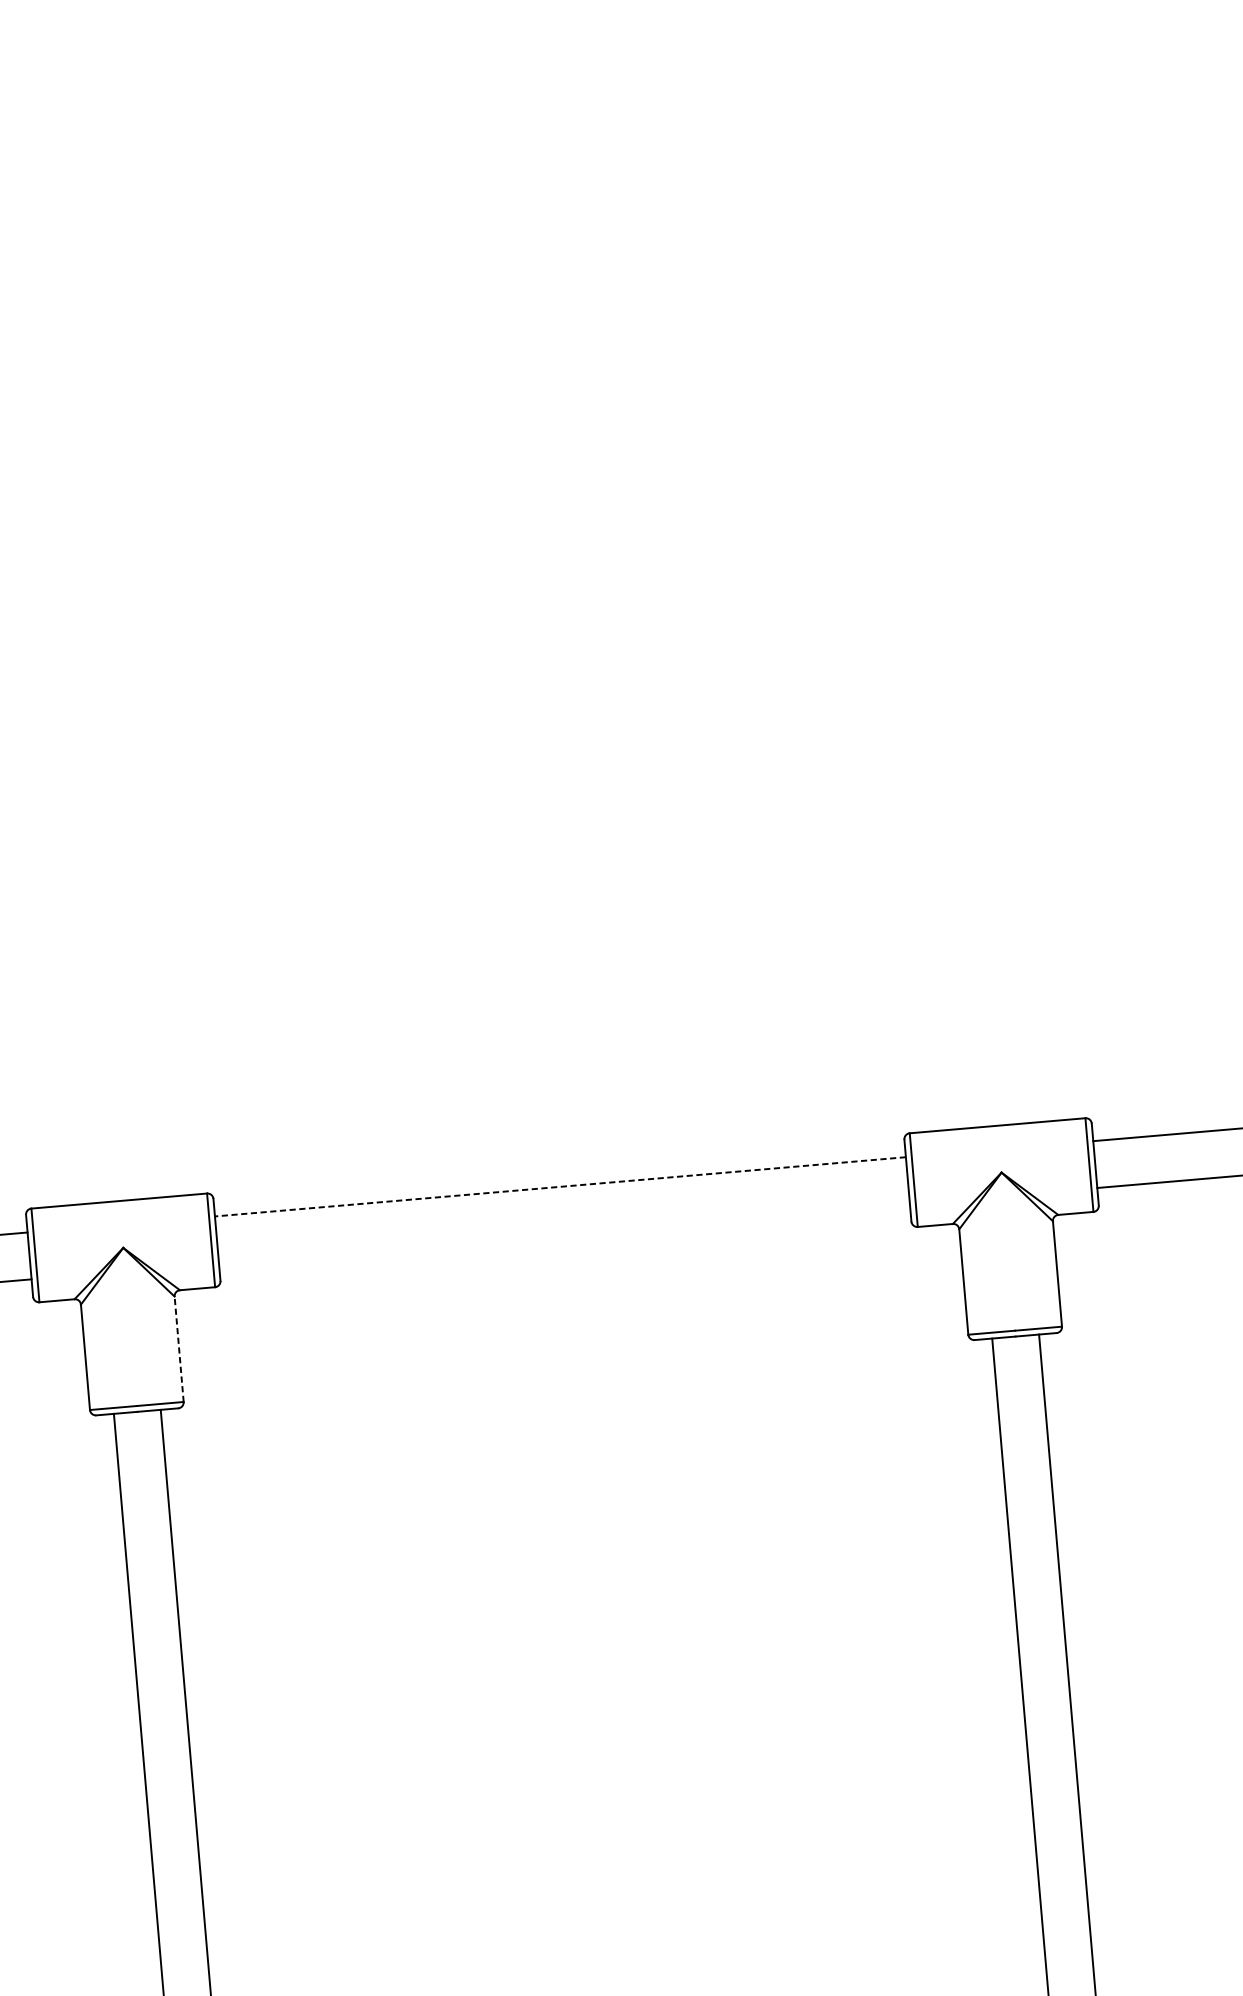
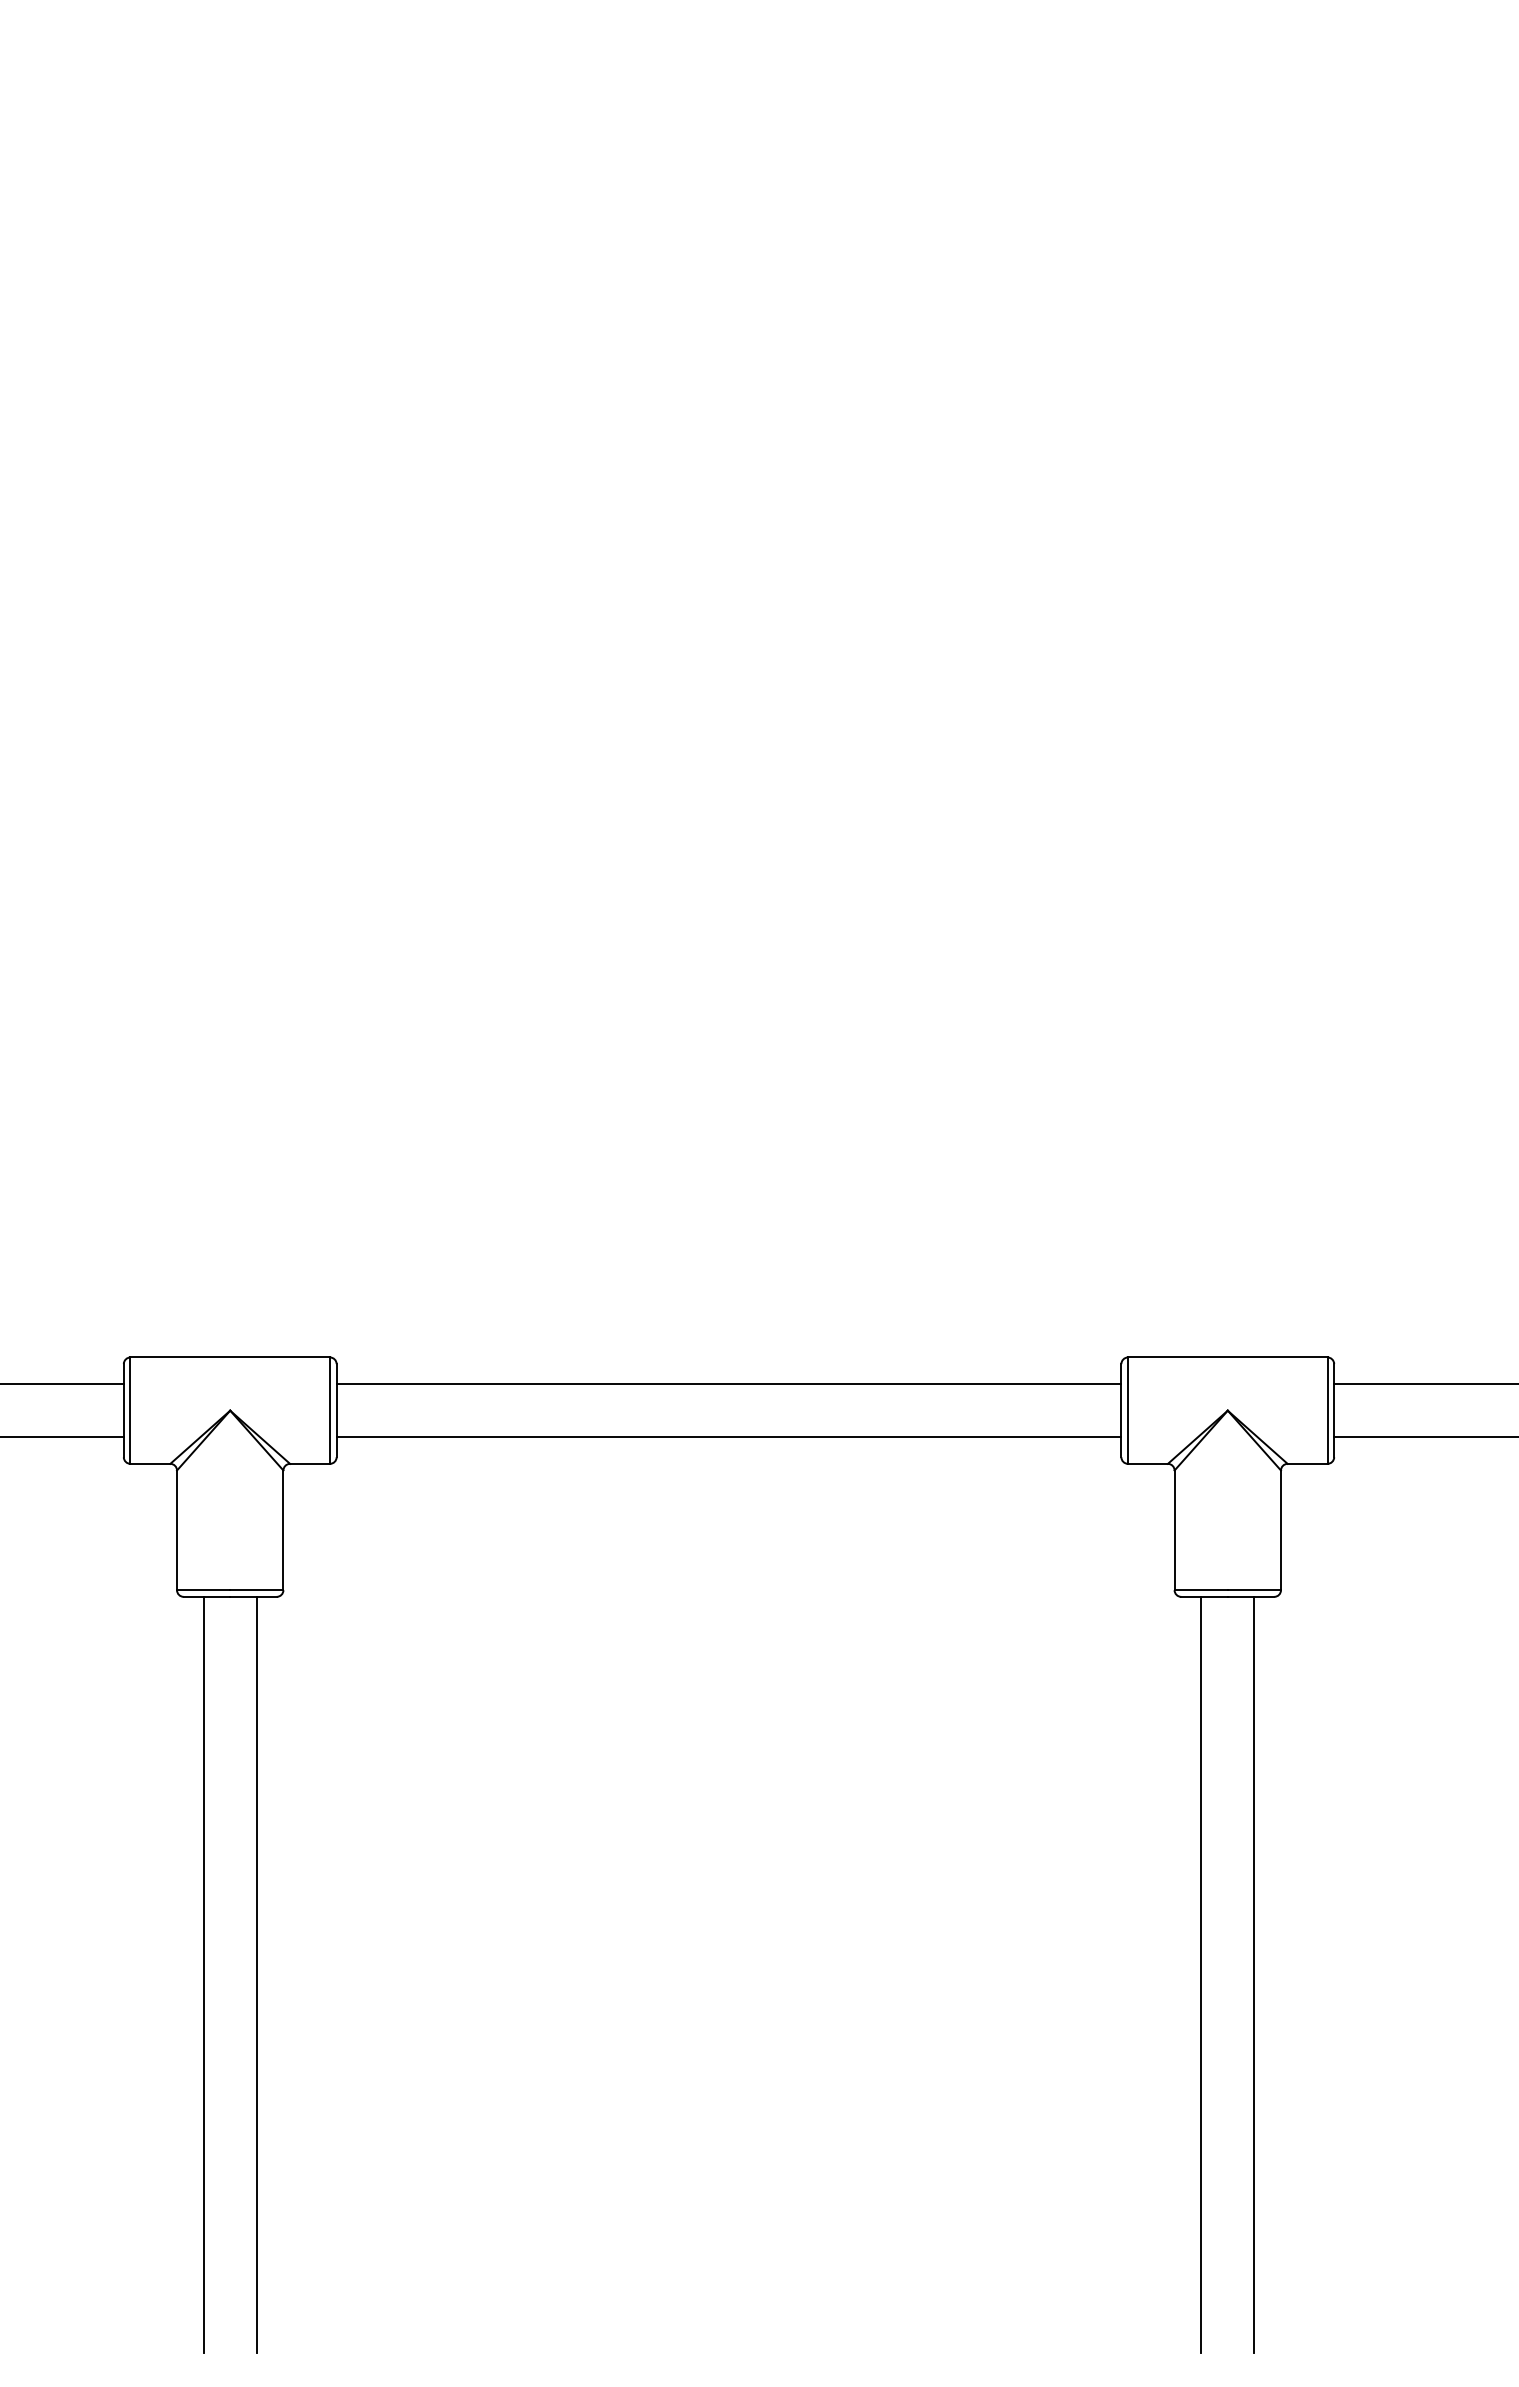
line: (560, 1187) -> (728, 1384), dashed -> solid
line: (564, 1233) -> (728, 1437), added
line: (179, 1349) -> (283, 1530), dashed -> solid

